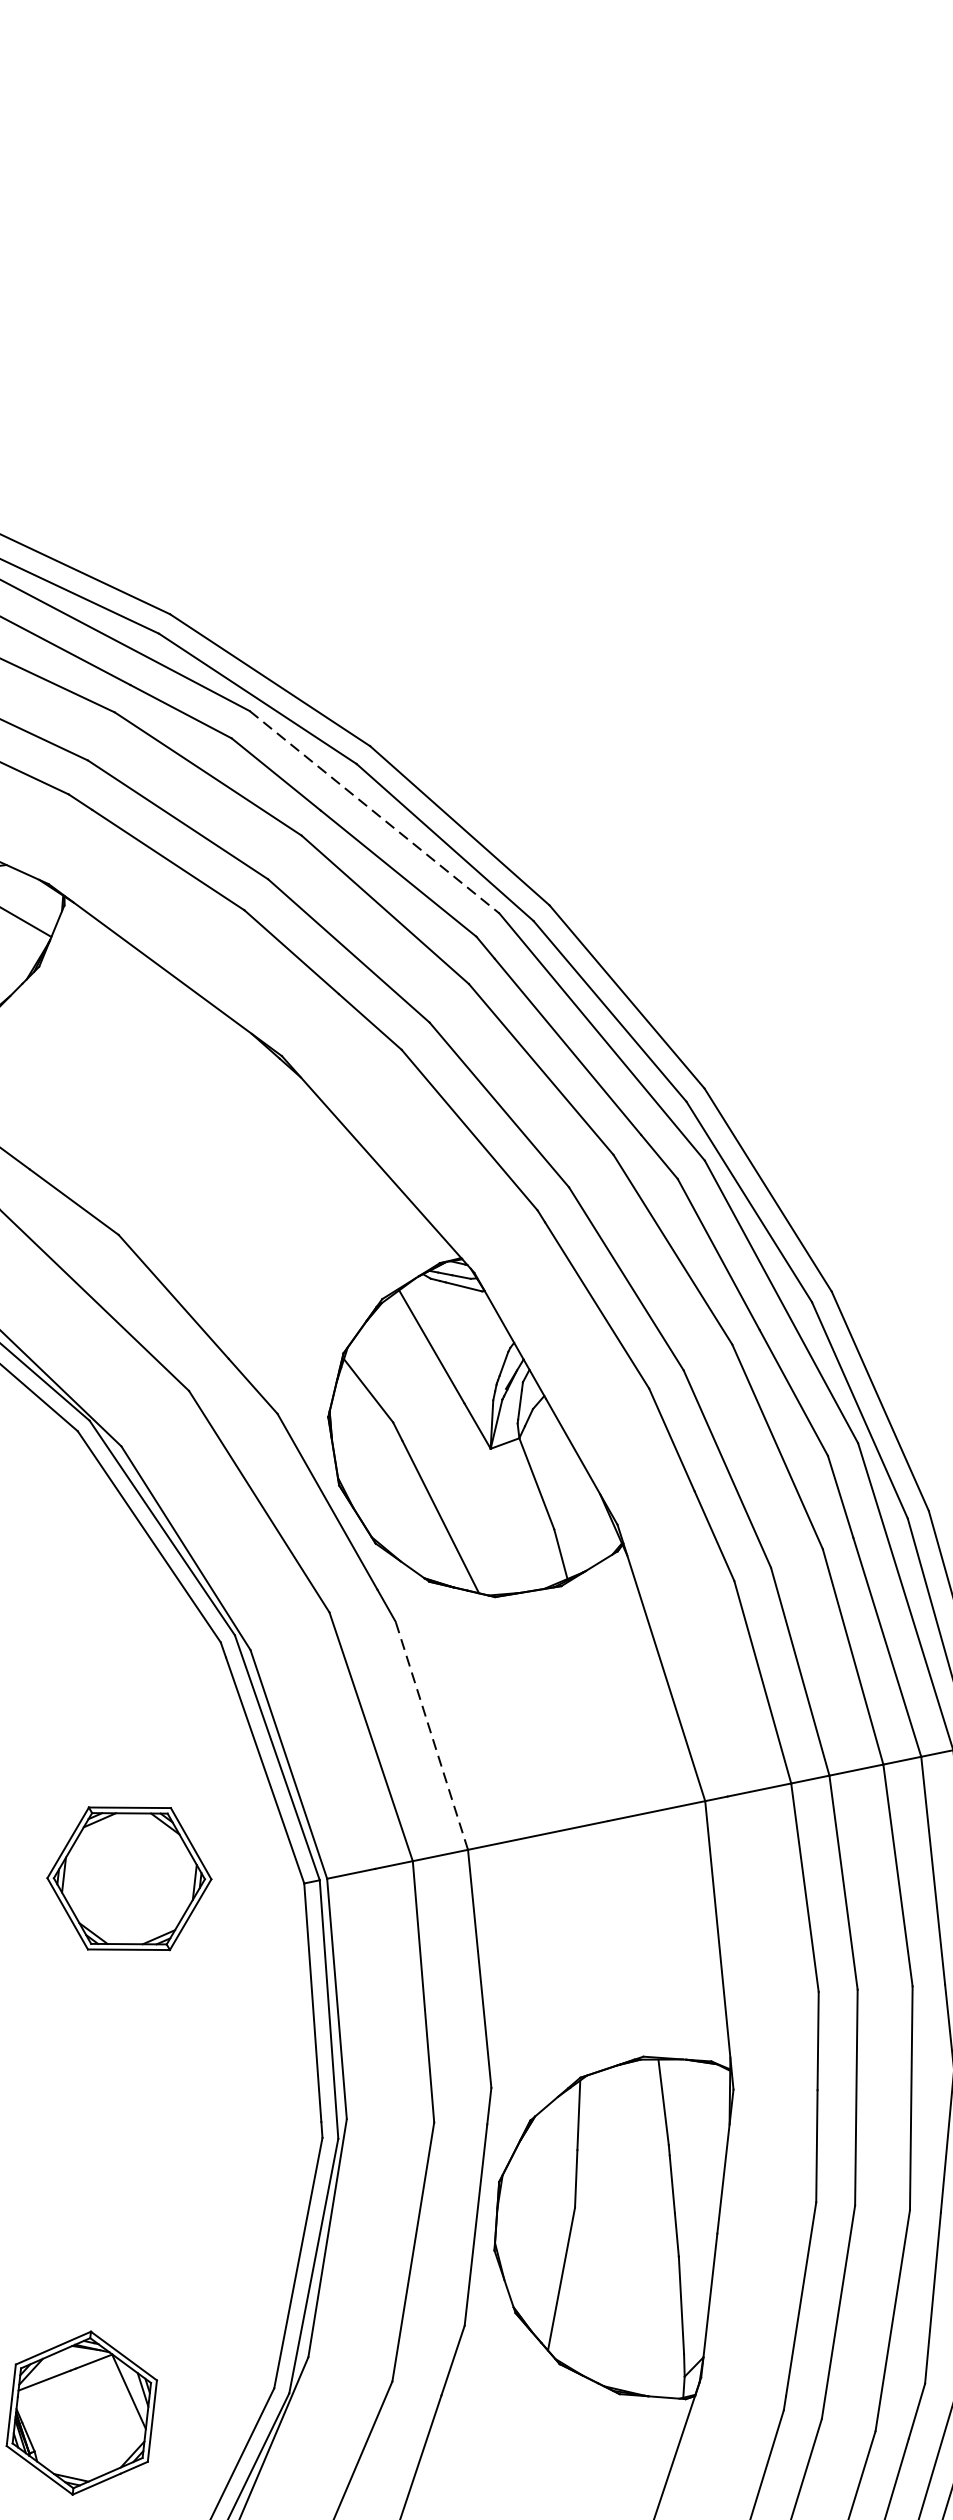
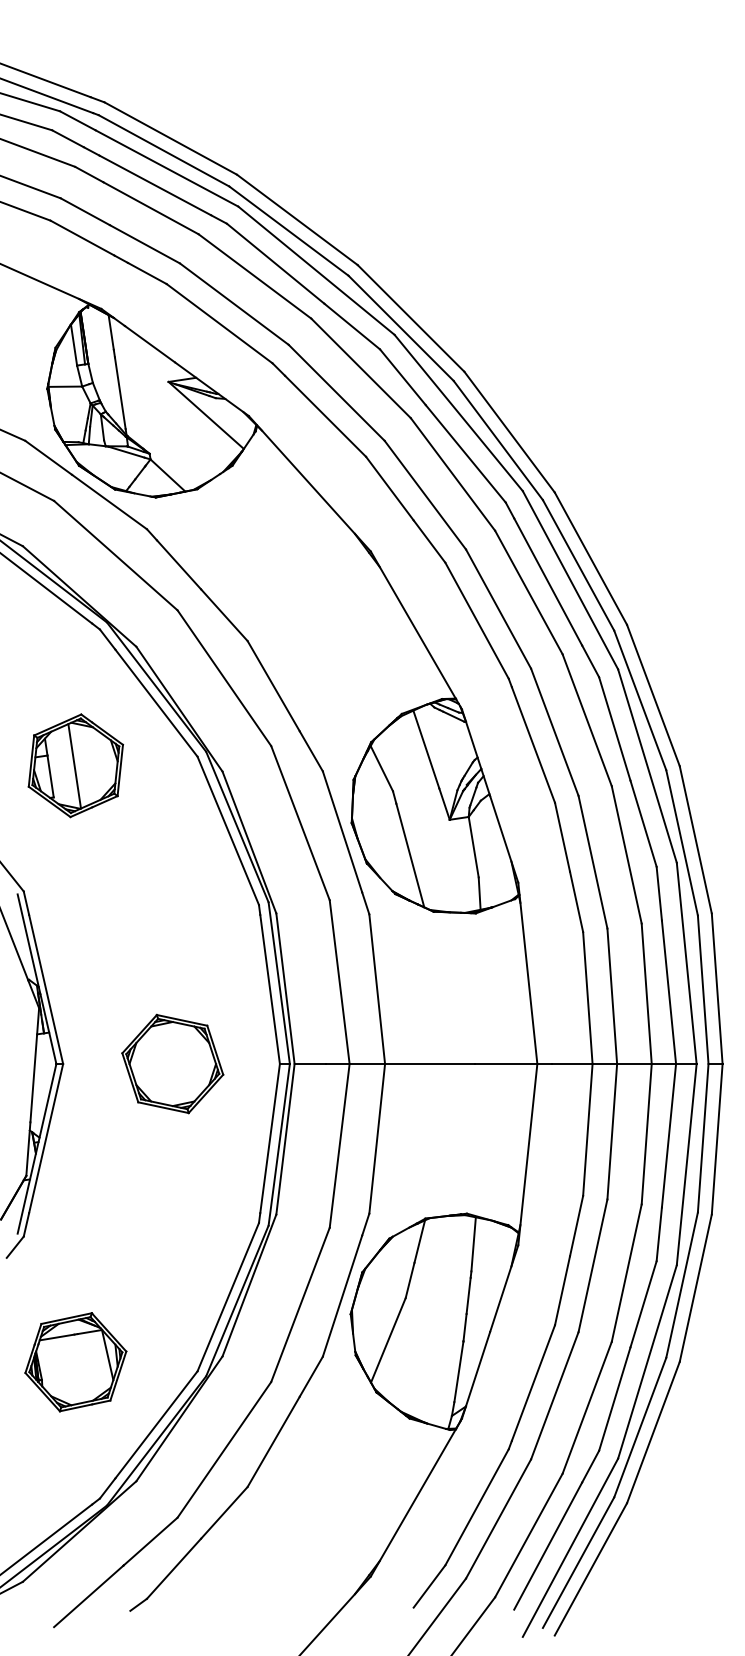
line: (375, 812) -> (459, 413), dashed -> solid
line: (432, 1734) -> (377, 988), dashed -> solid
part: (128, 1878) -> (172, 1063), moved

